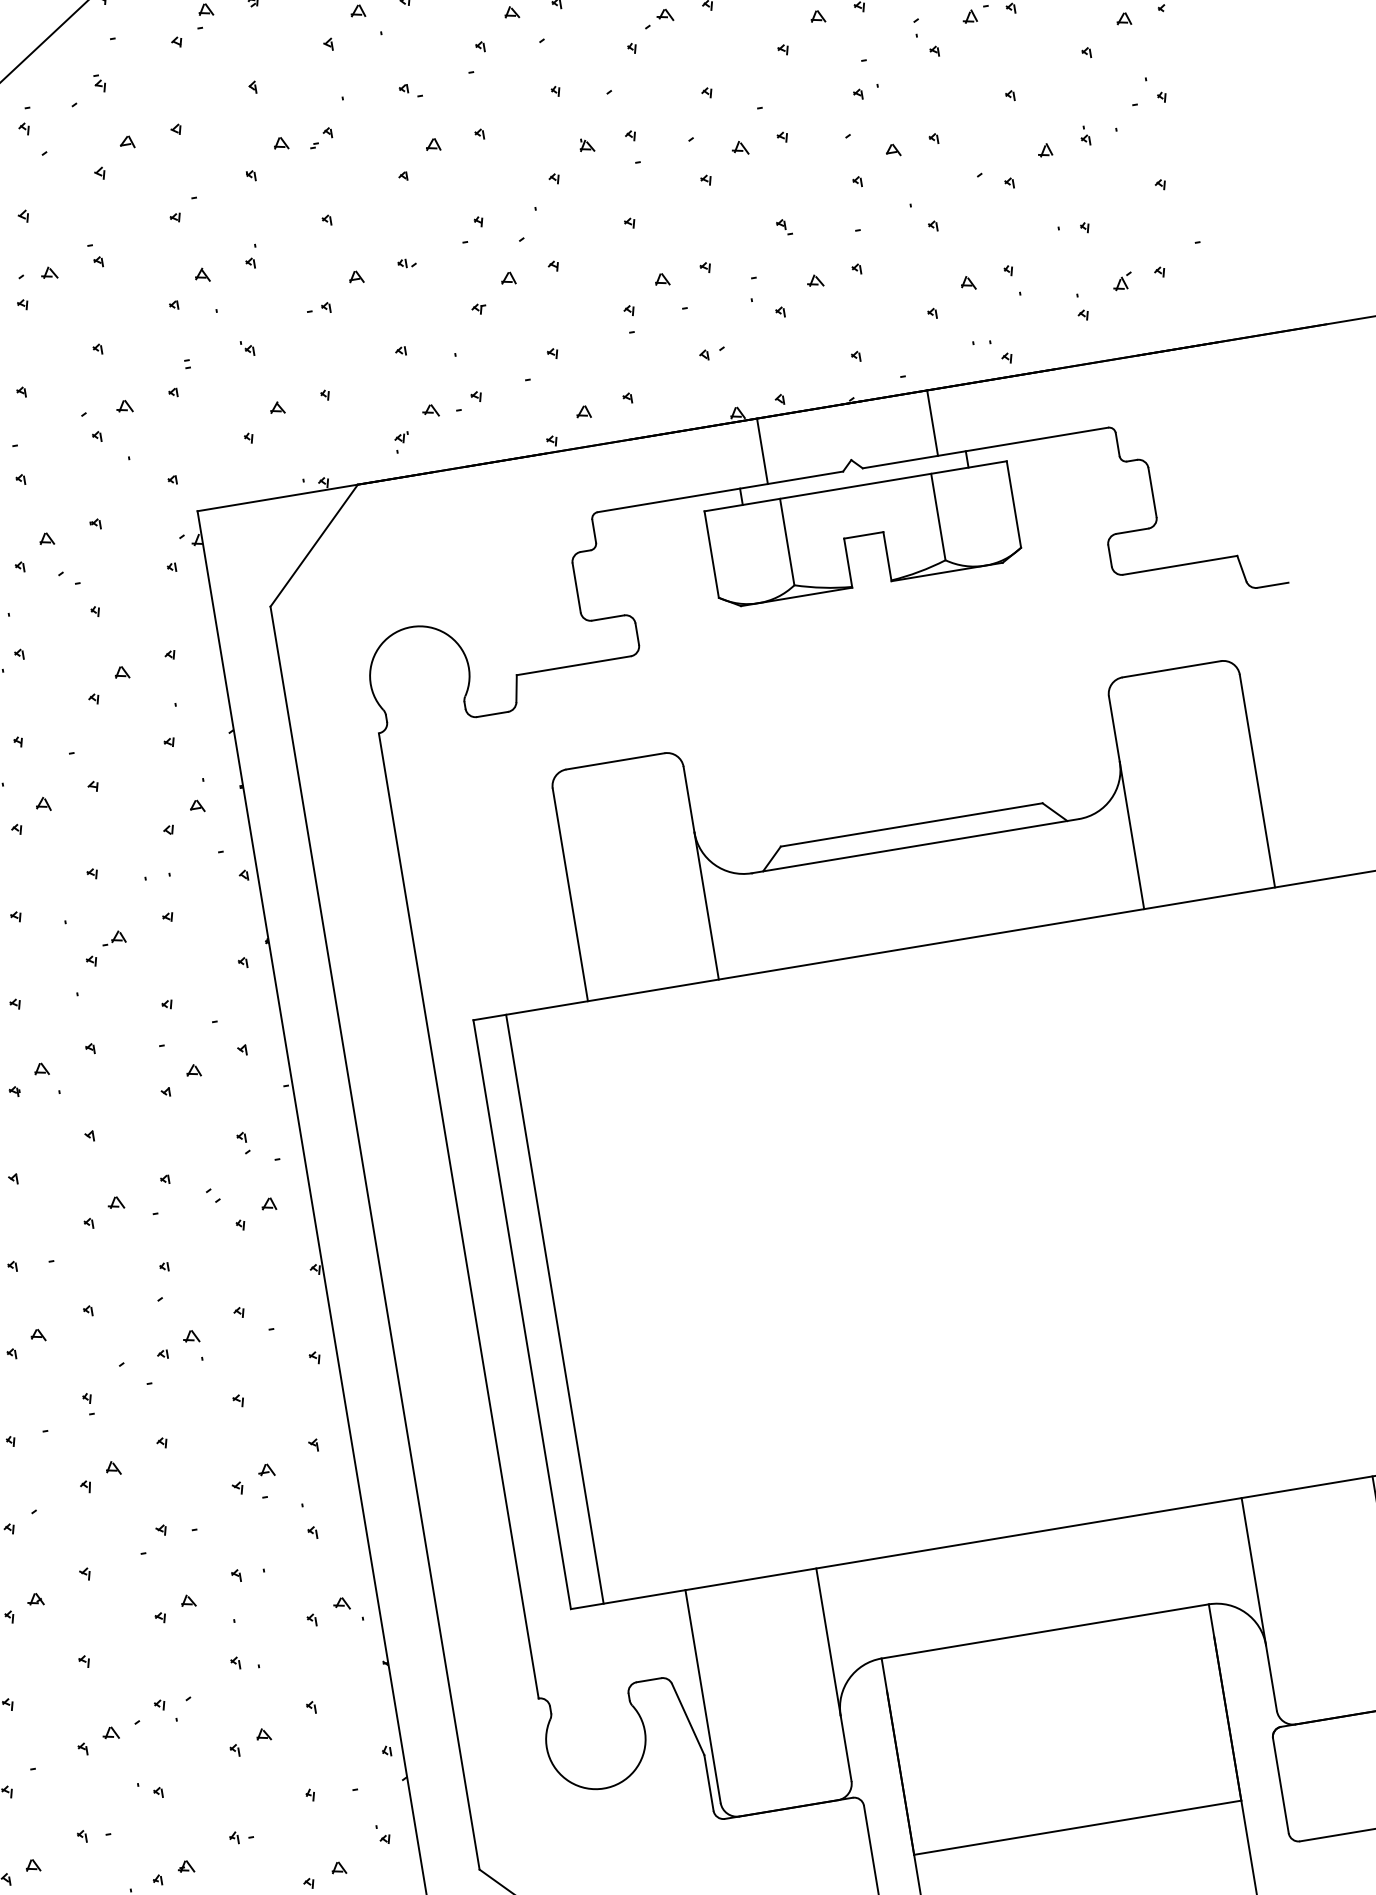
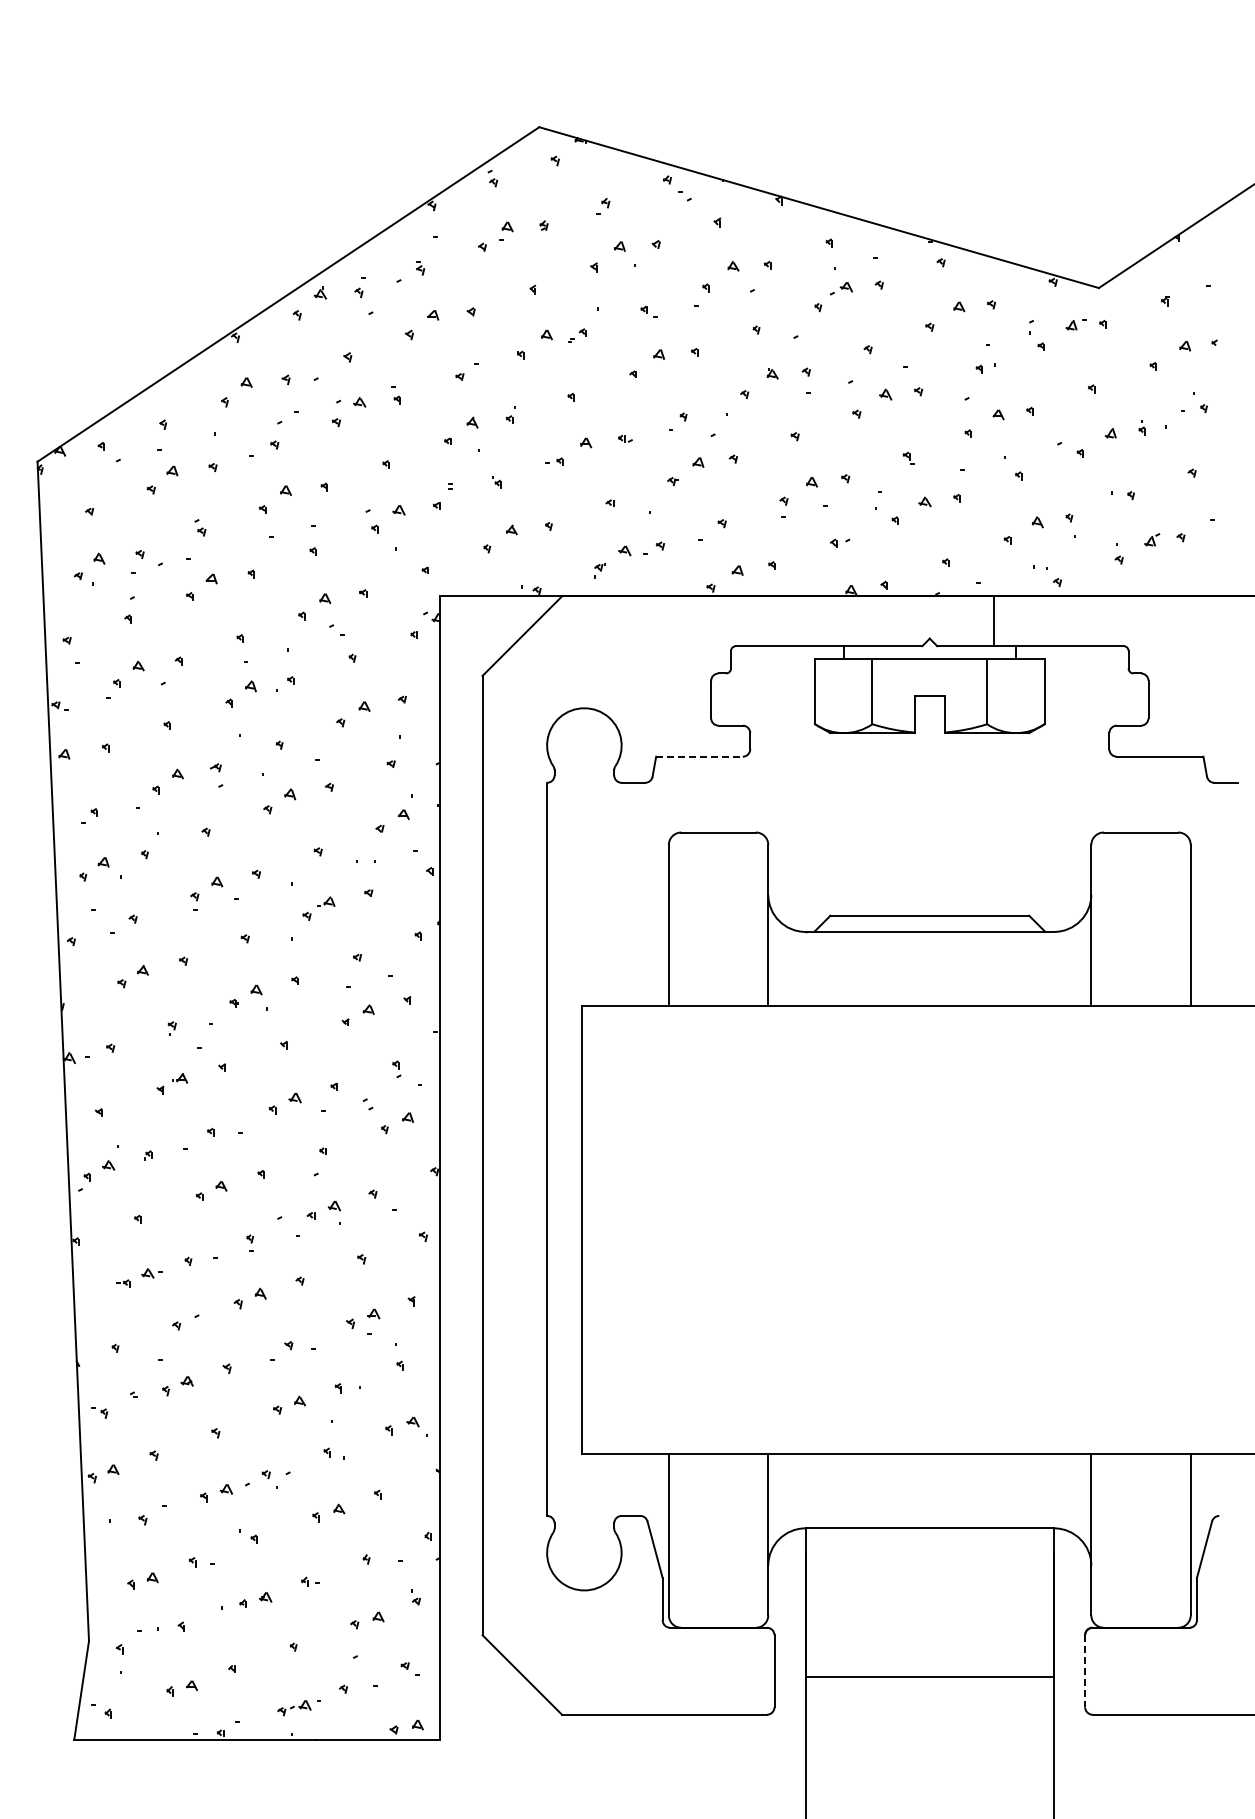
line: (762, 451) -> (865, 621), removed
line: (573, 665) -> (699, 756), solid -> dashed
line: (554, 1308) -> (606, 1229), removed
line: (1281, 1785) -> (1085, 1671), solid -> dashed

